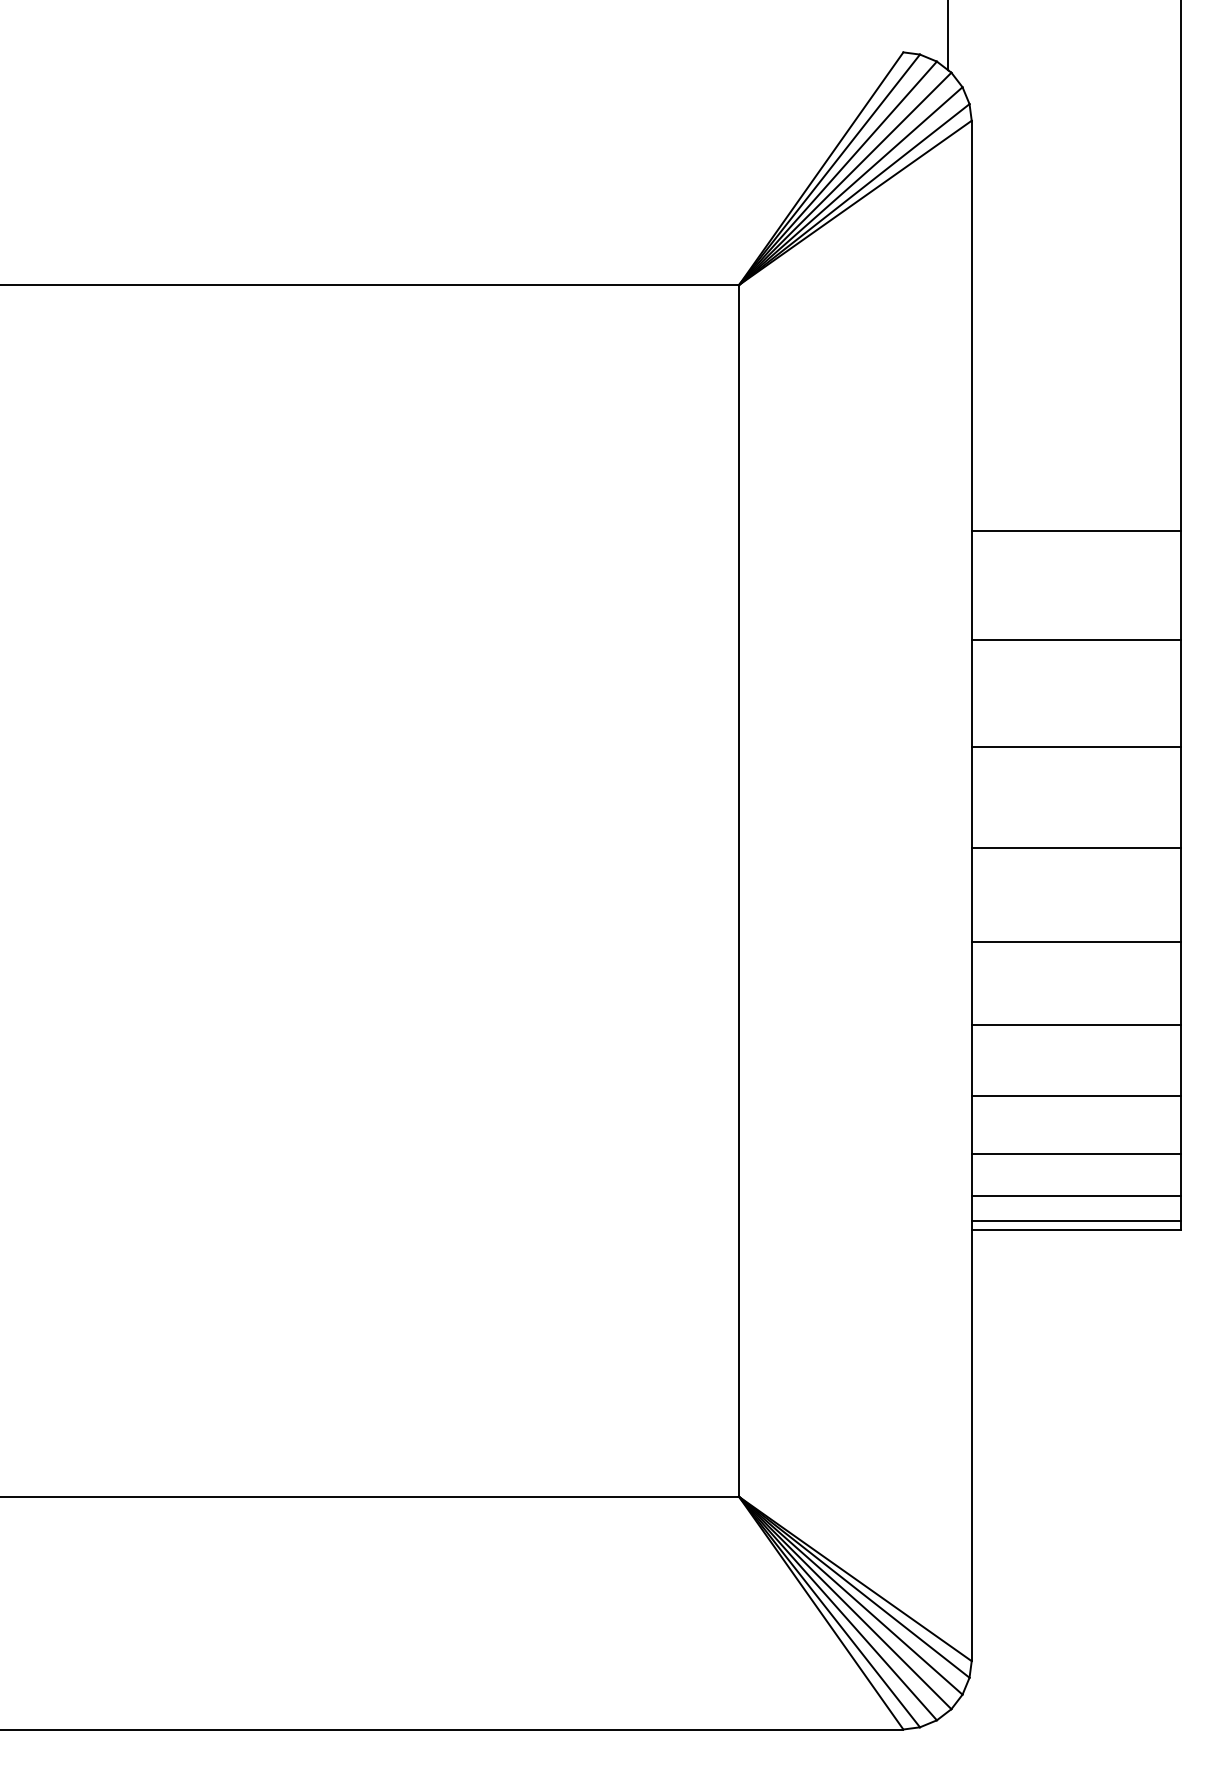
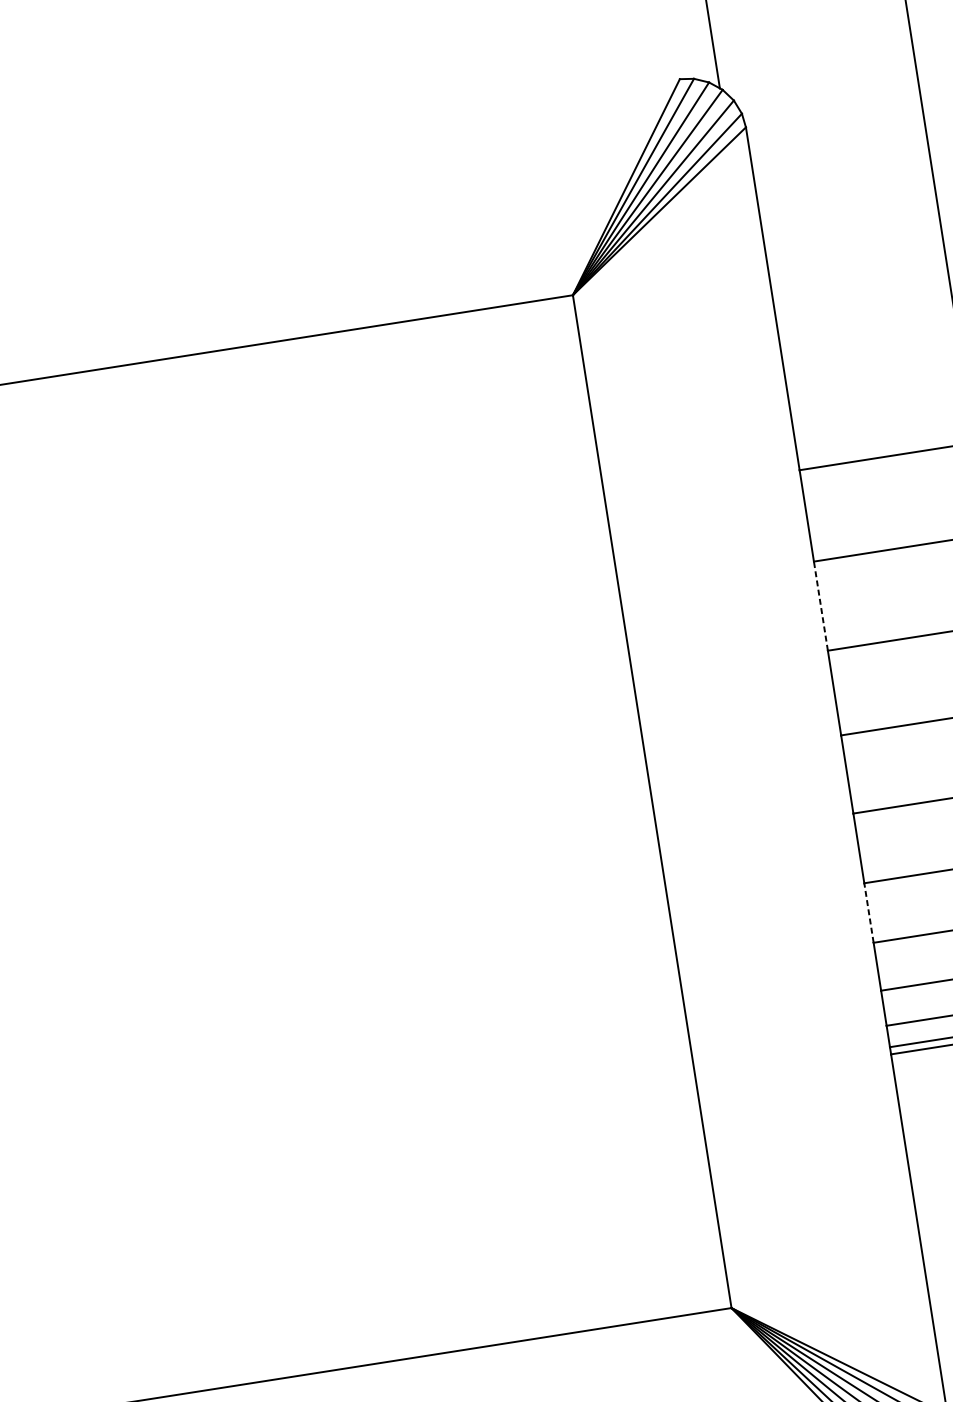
line: (971, 693) -> (820, 606), solid -> dashed
line: (971, 1060) -> (868, 912), solid -> dashed

